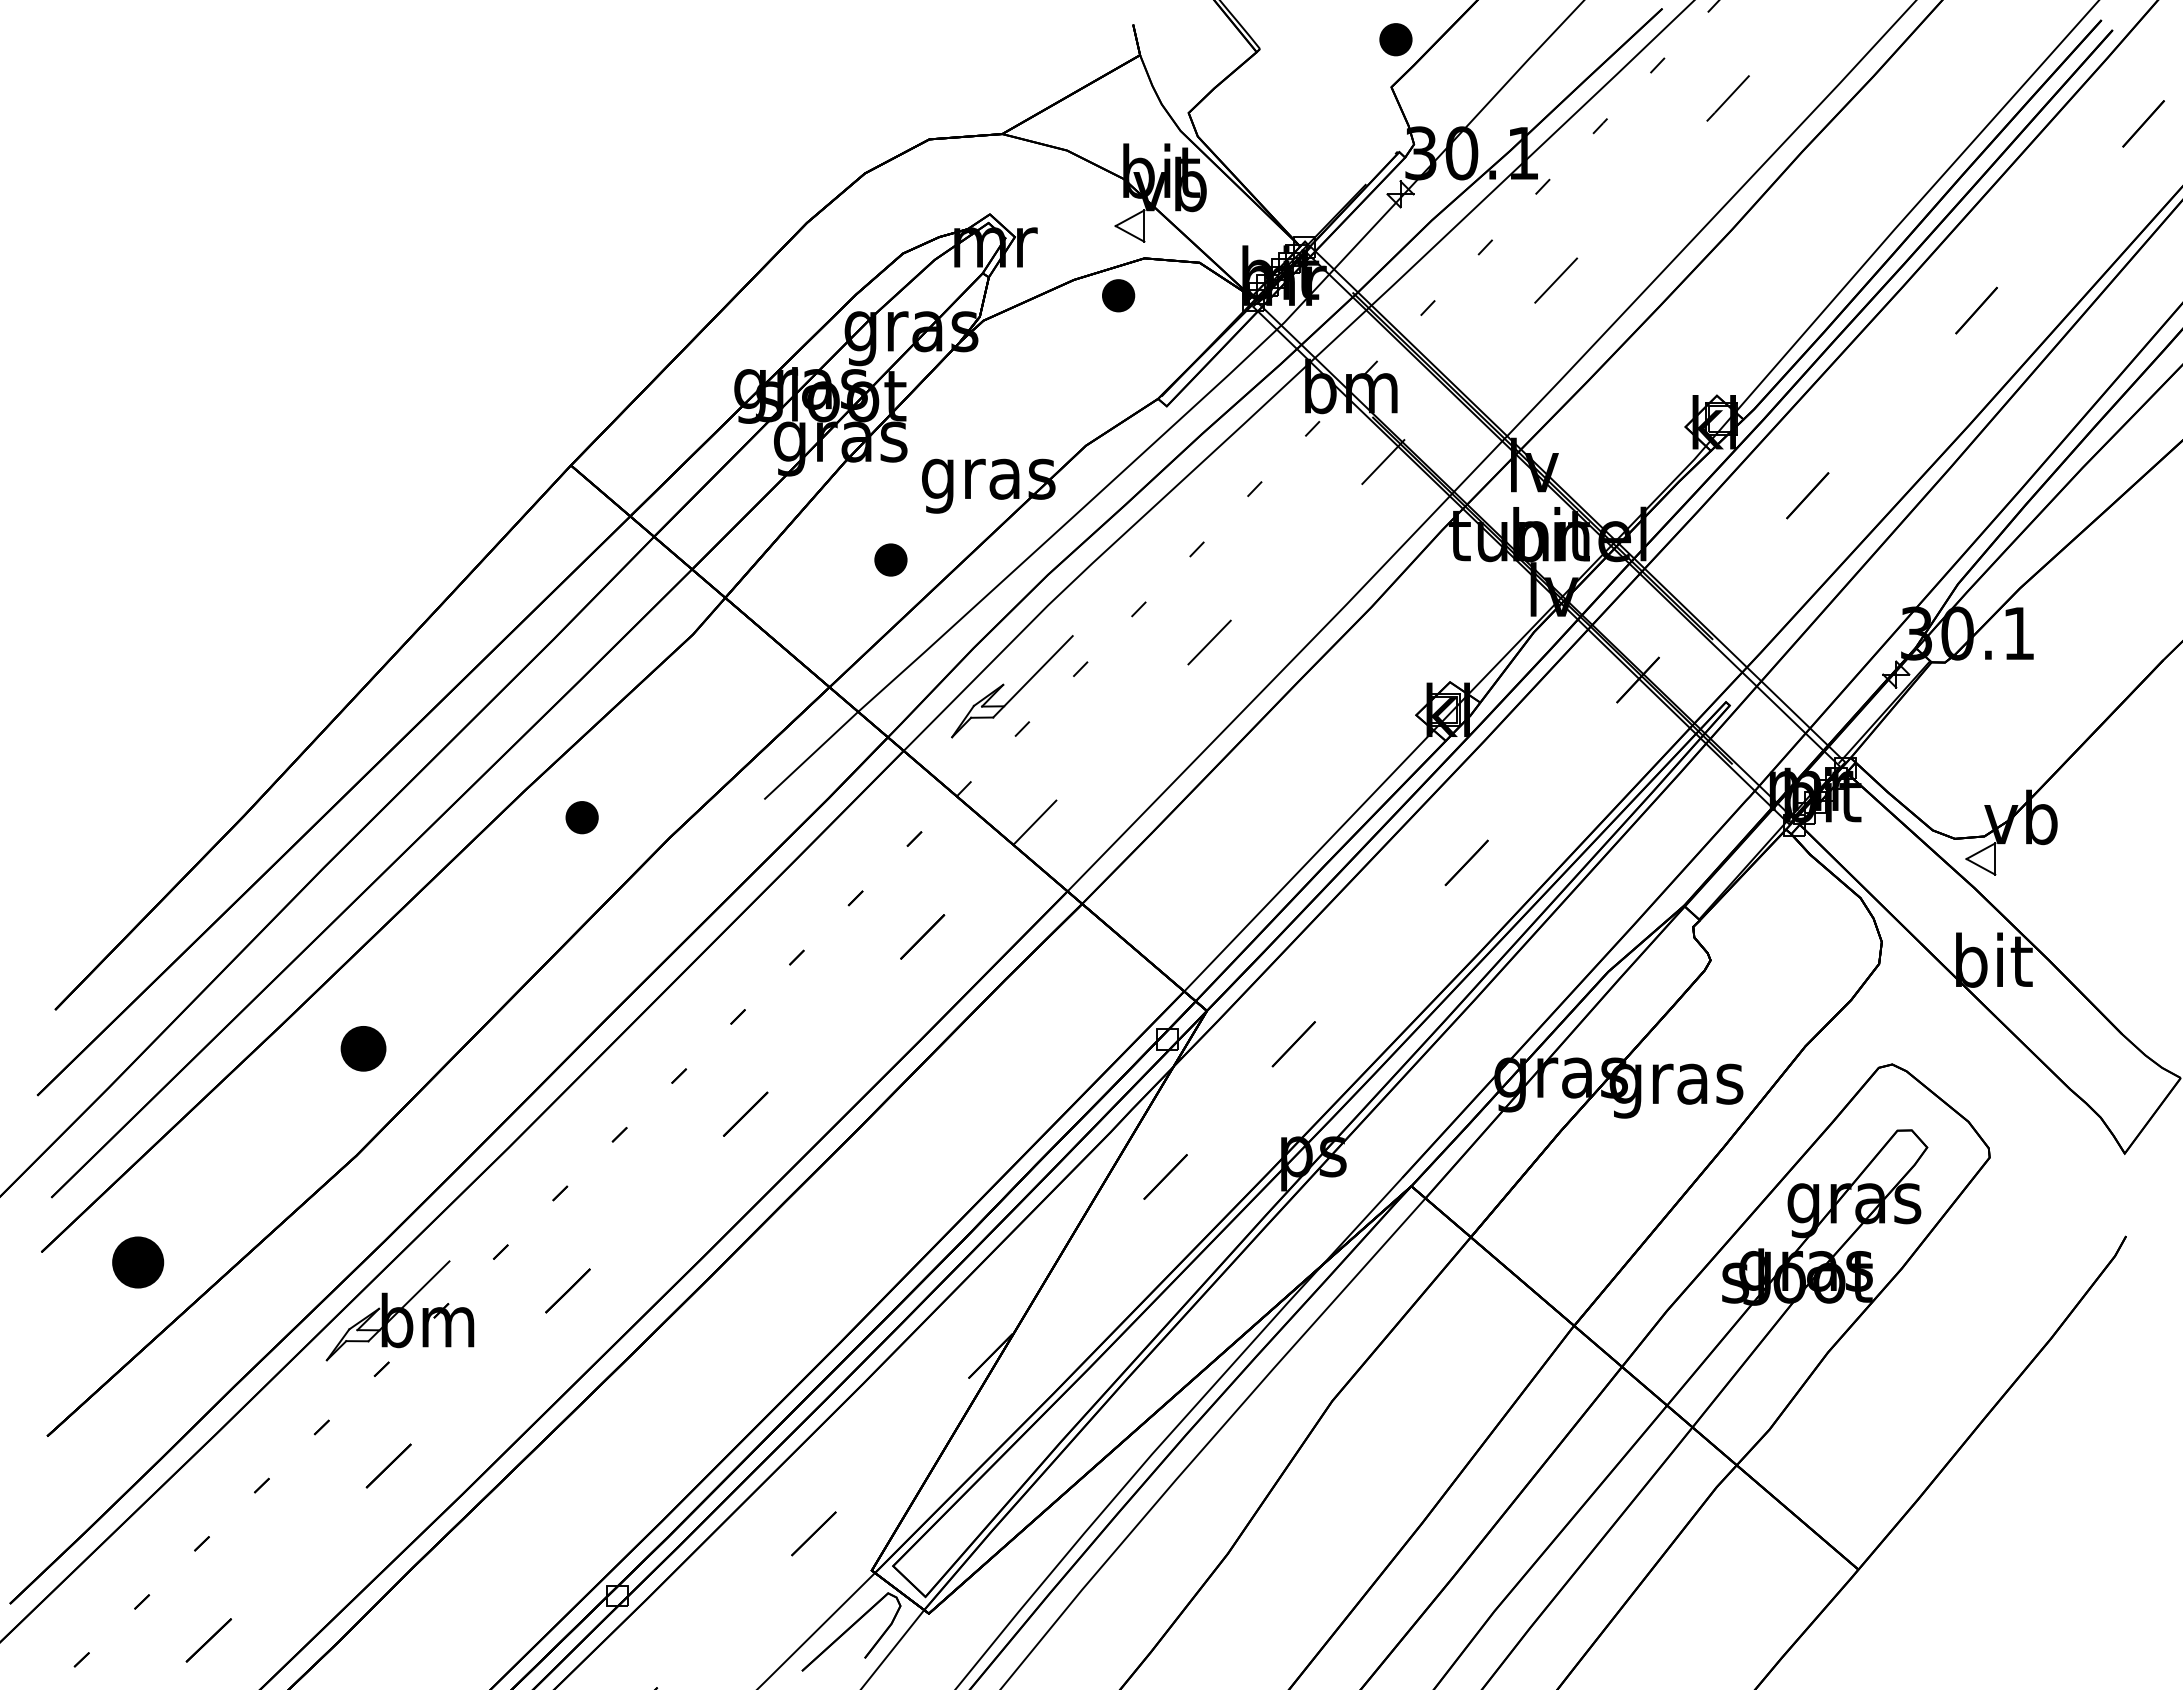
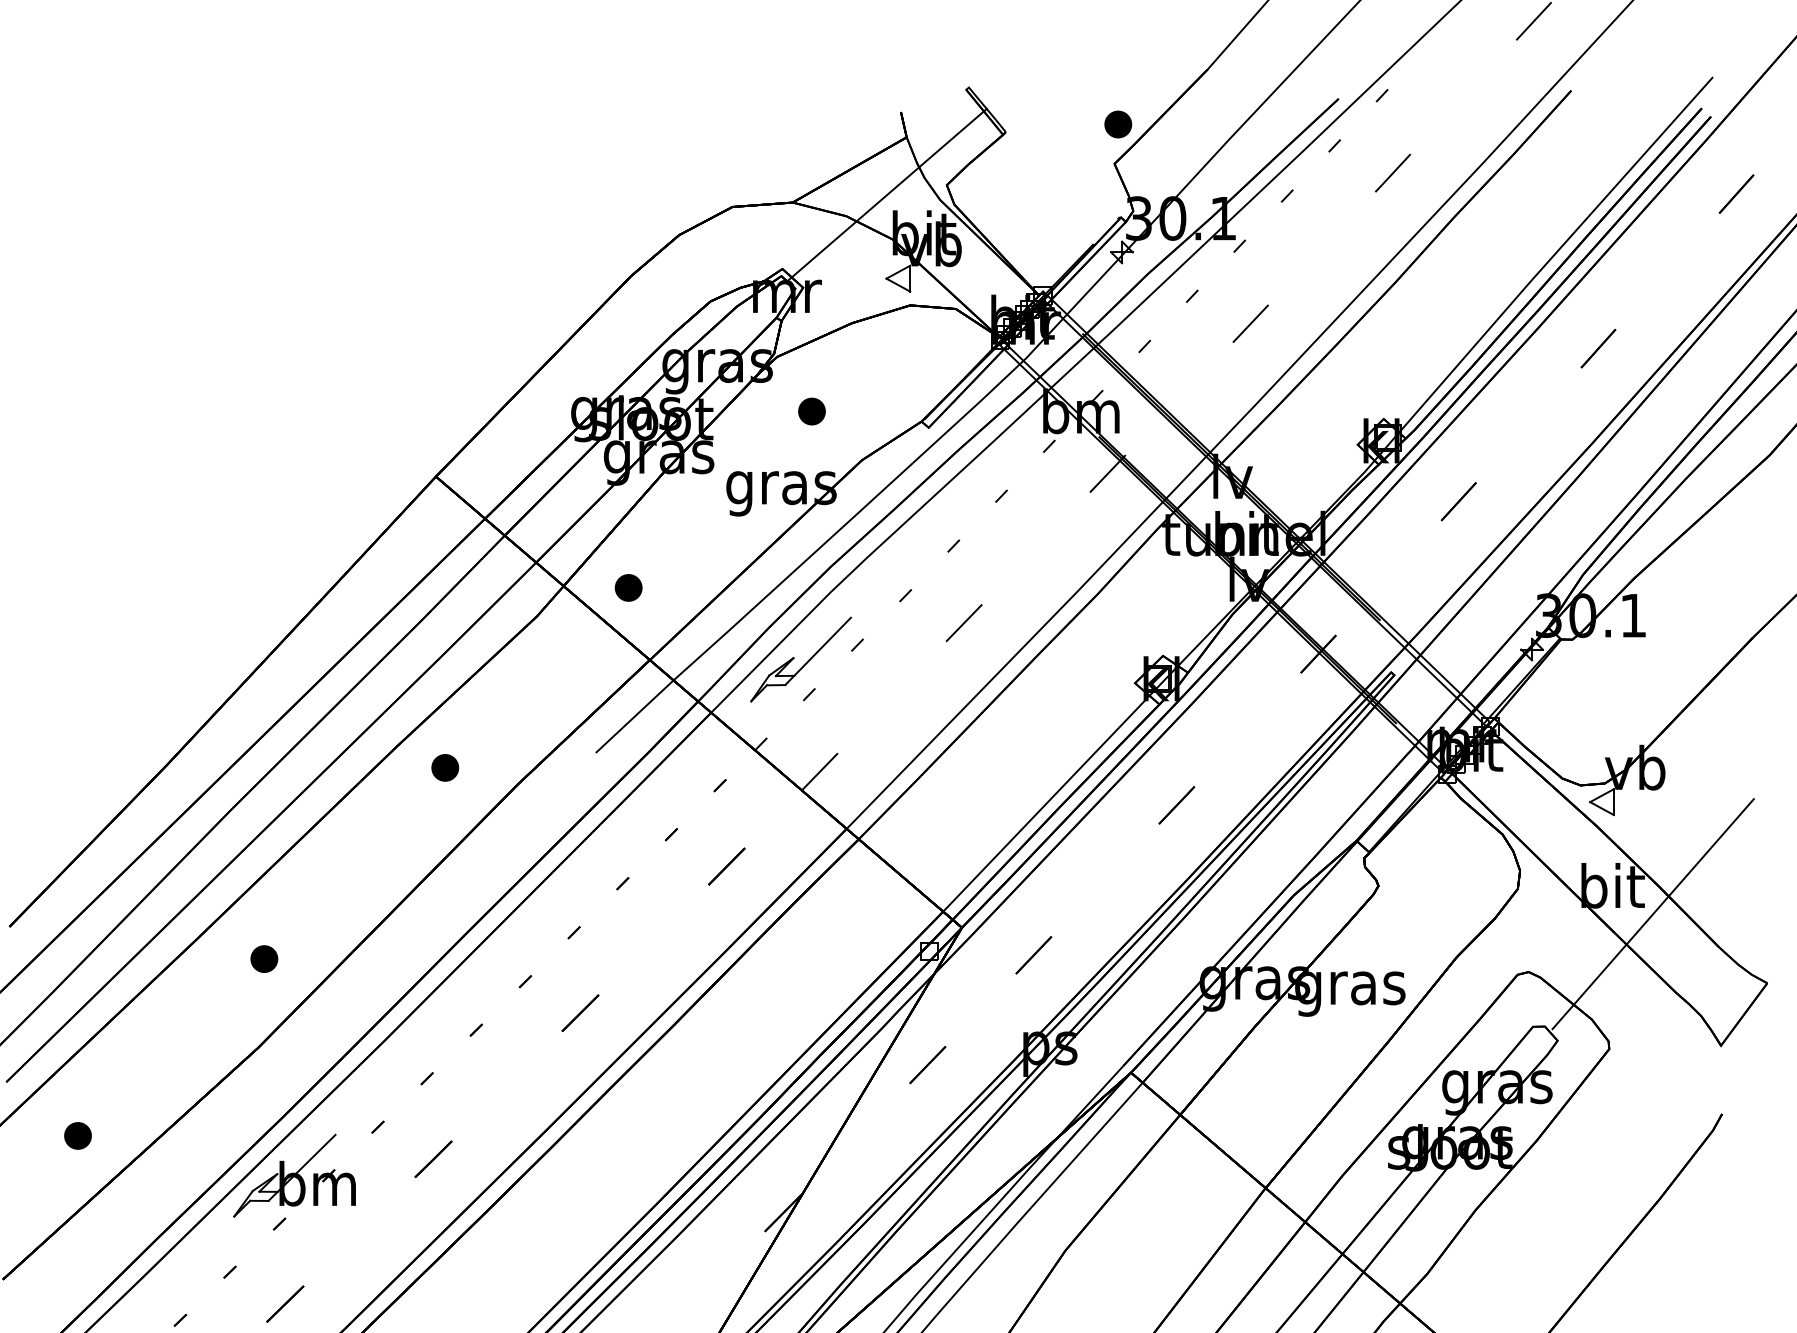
line: (1115, 124) -> (886, 194), added
part: (1118, 295) -> (811, 411), moved
part: (890, 559) -> (628, 587), moved
line: (2042, 994) -> (1652, 914), added
part: (362, 1048) -> (263, 958), size x0.71
part: (137, 1262) -> (77, 1135), size x0.62

